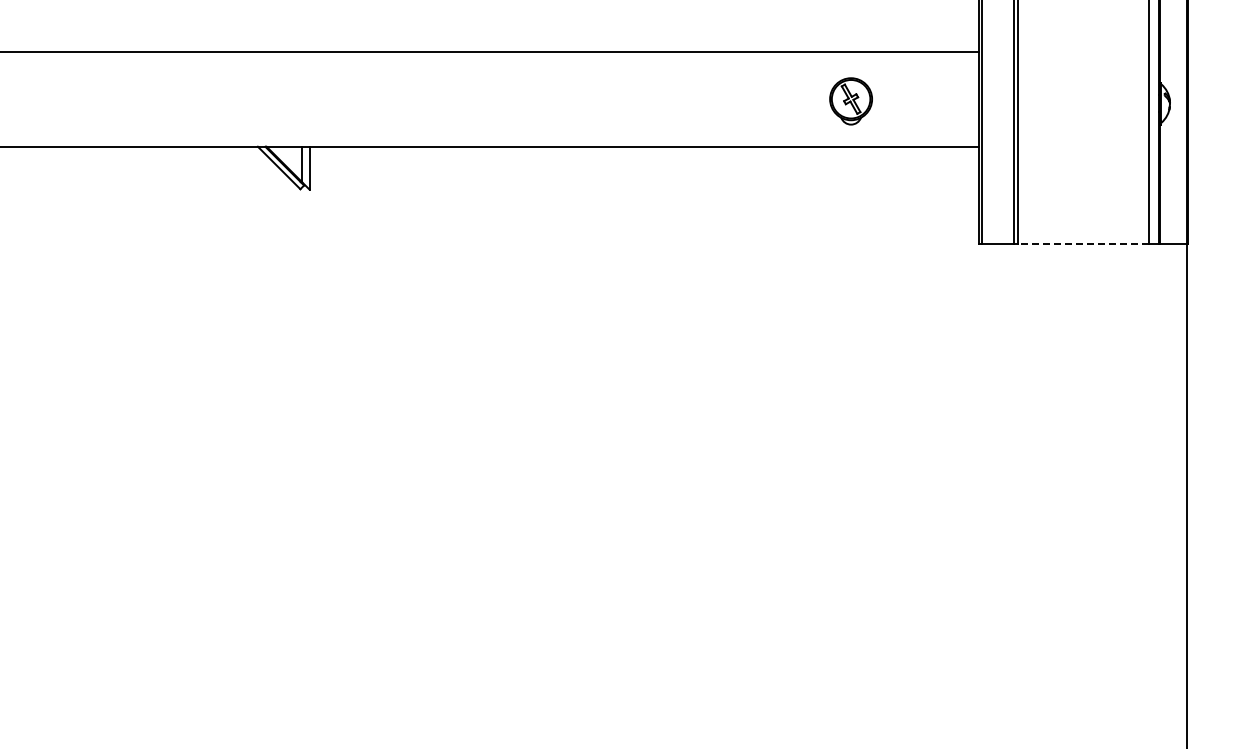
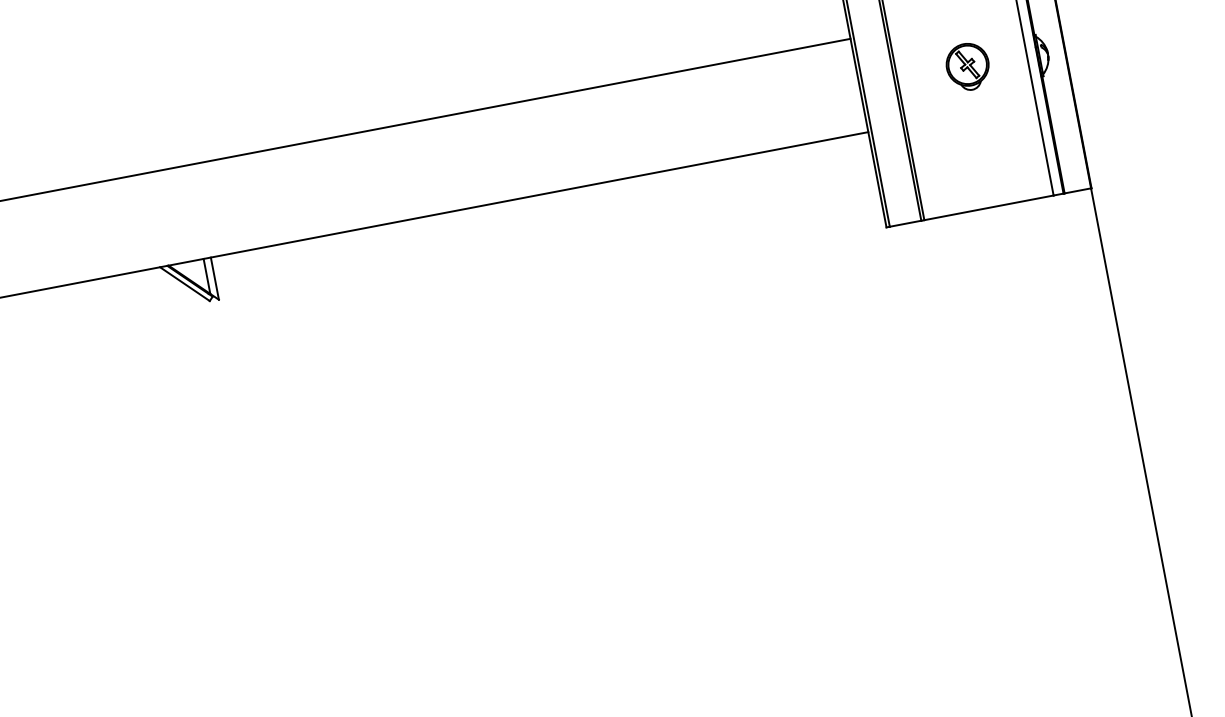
part: (850, 101) -> (967, 67), moved
line: (1083, 243) -> (989, 207), dashed -> solid

